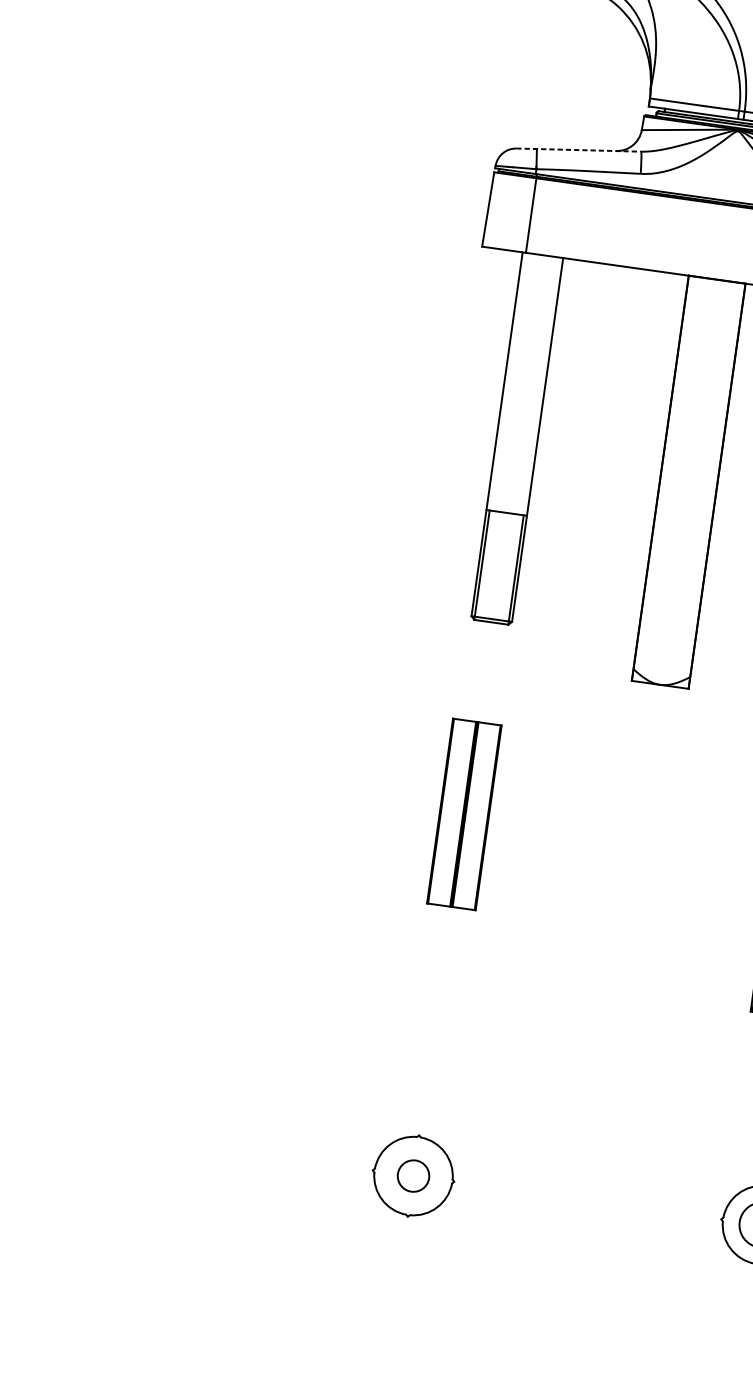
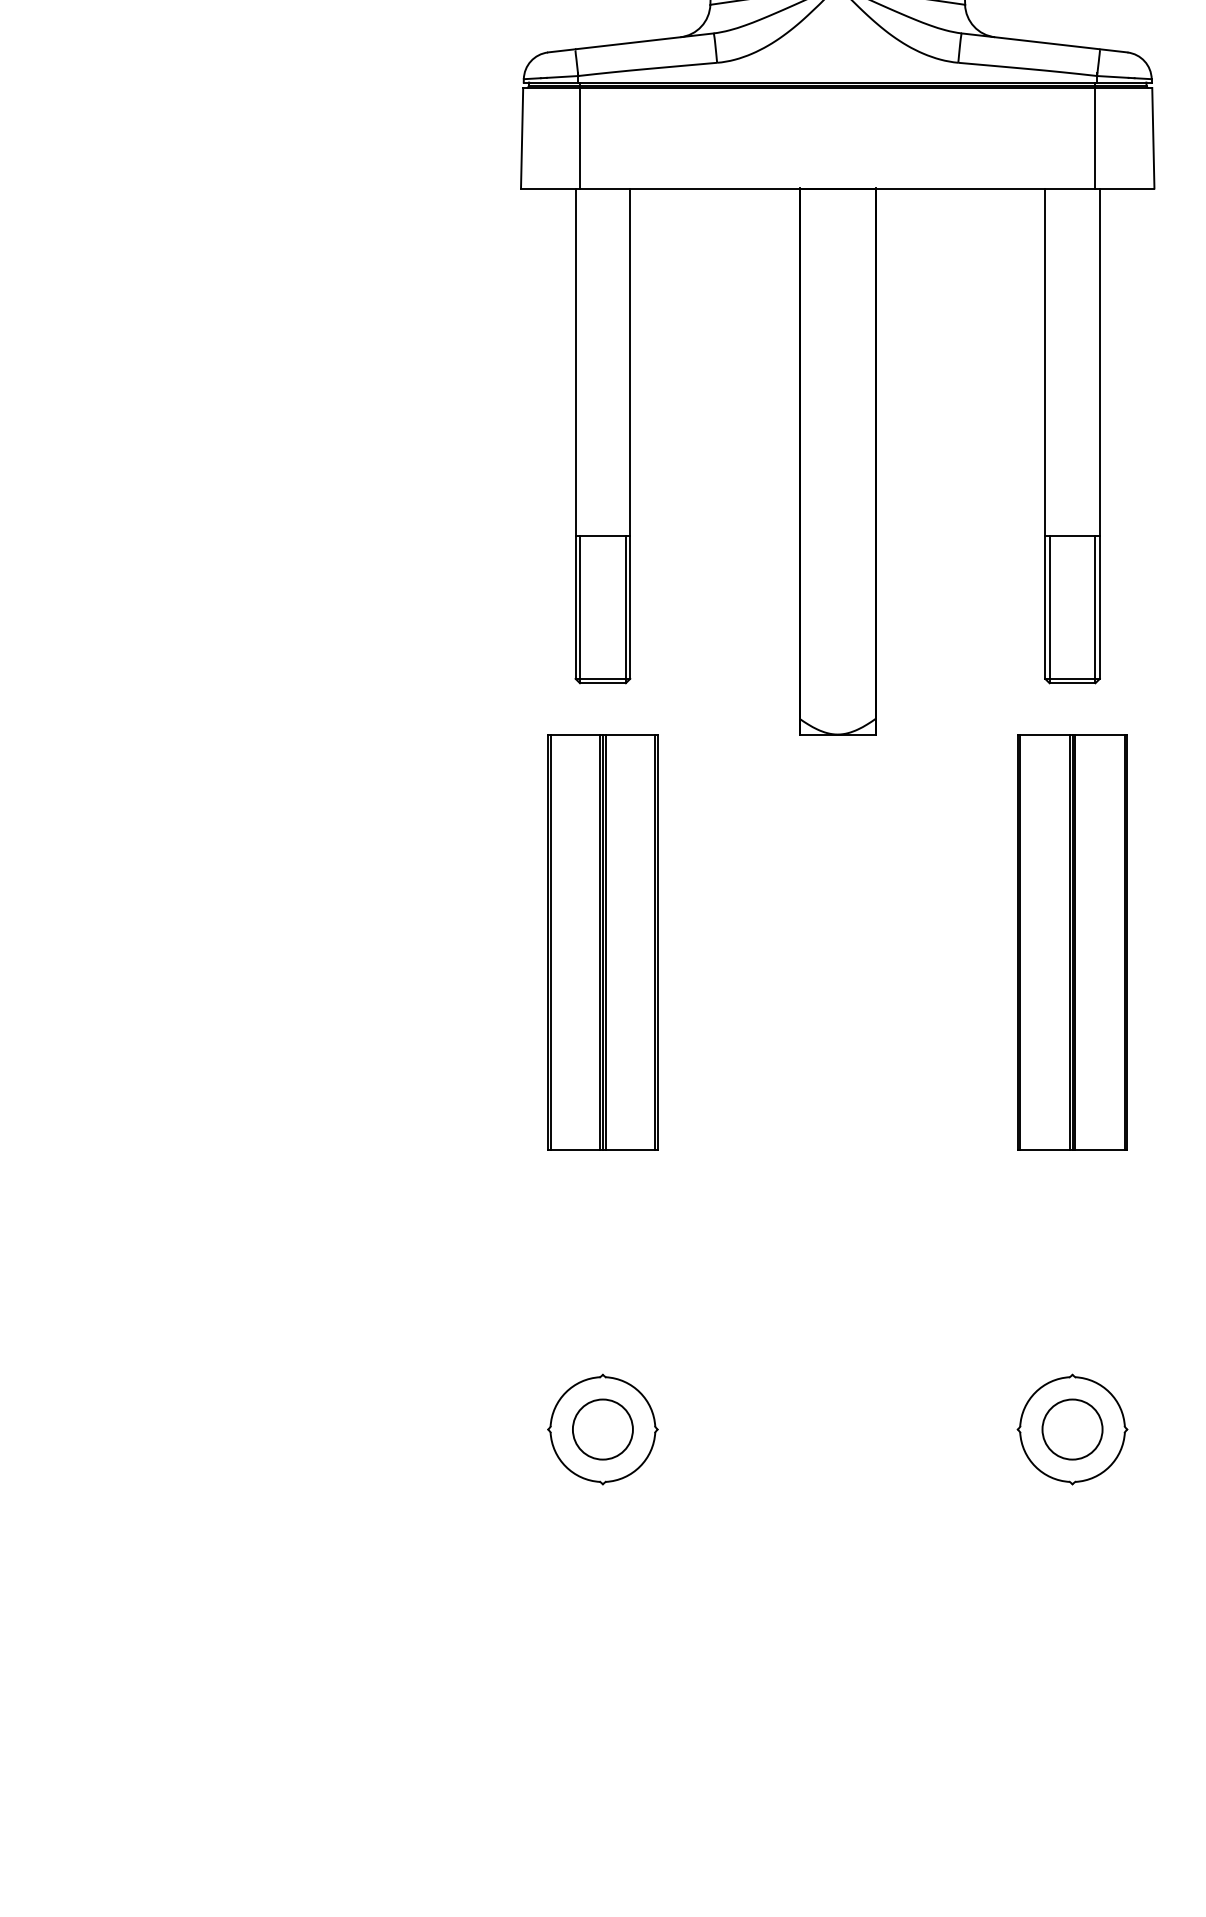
line: (579, 149) -> (631, 42), dashed -> solid
part: (464, 814) -> (602, 942), size x1.67
circle: (413, 1175) -> (602, 1429), size x1.43

